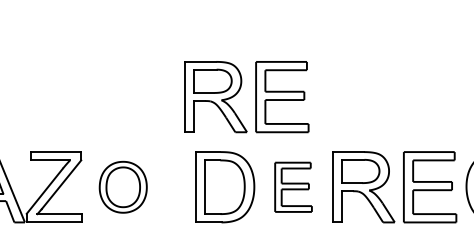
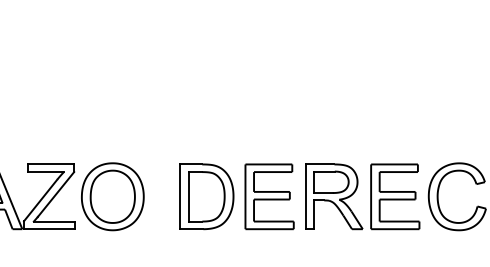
part: (255, 96) -> (234, 113), removed
part: (122, 186) -> (112, 196), size x1.43
part: (293, 186) -> (269, 196), size x1.43

